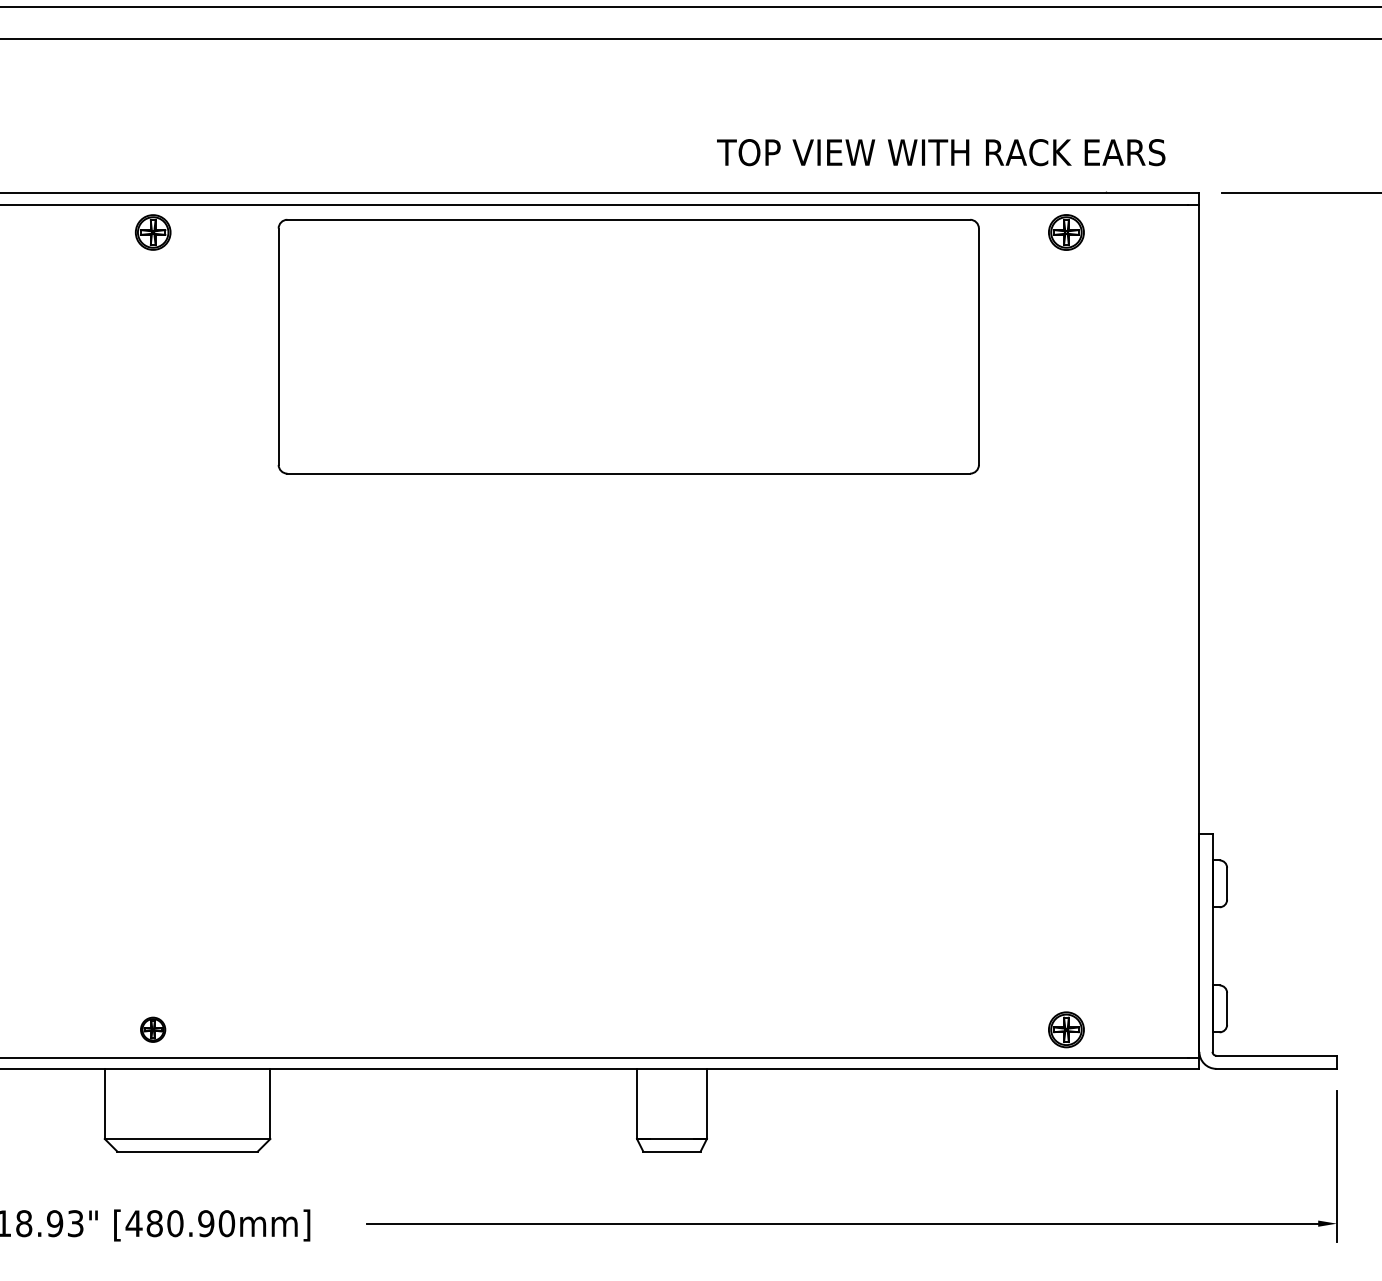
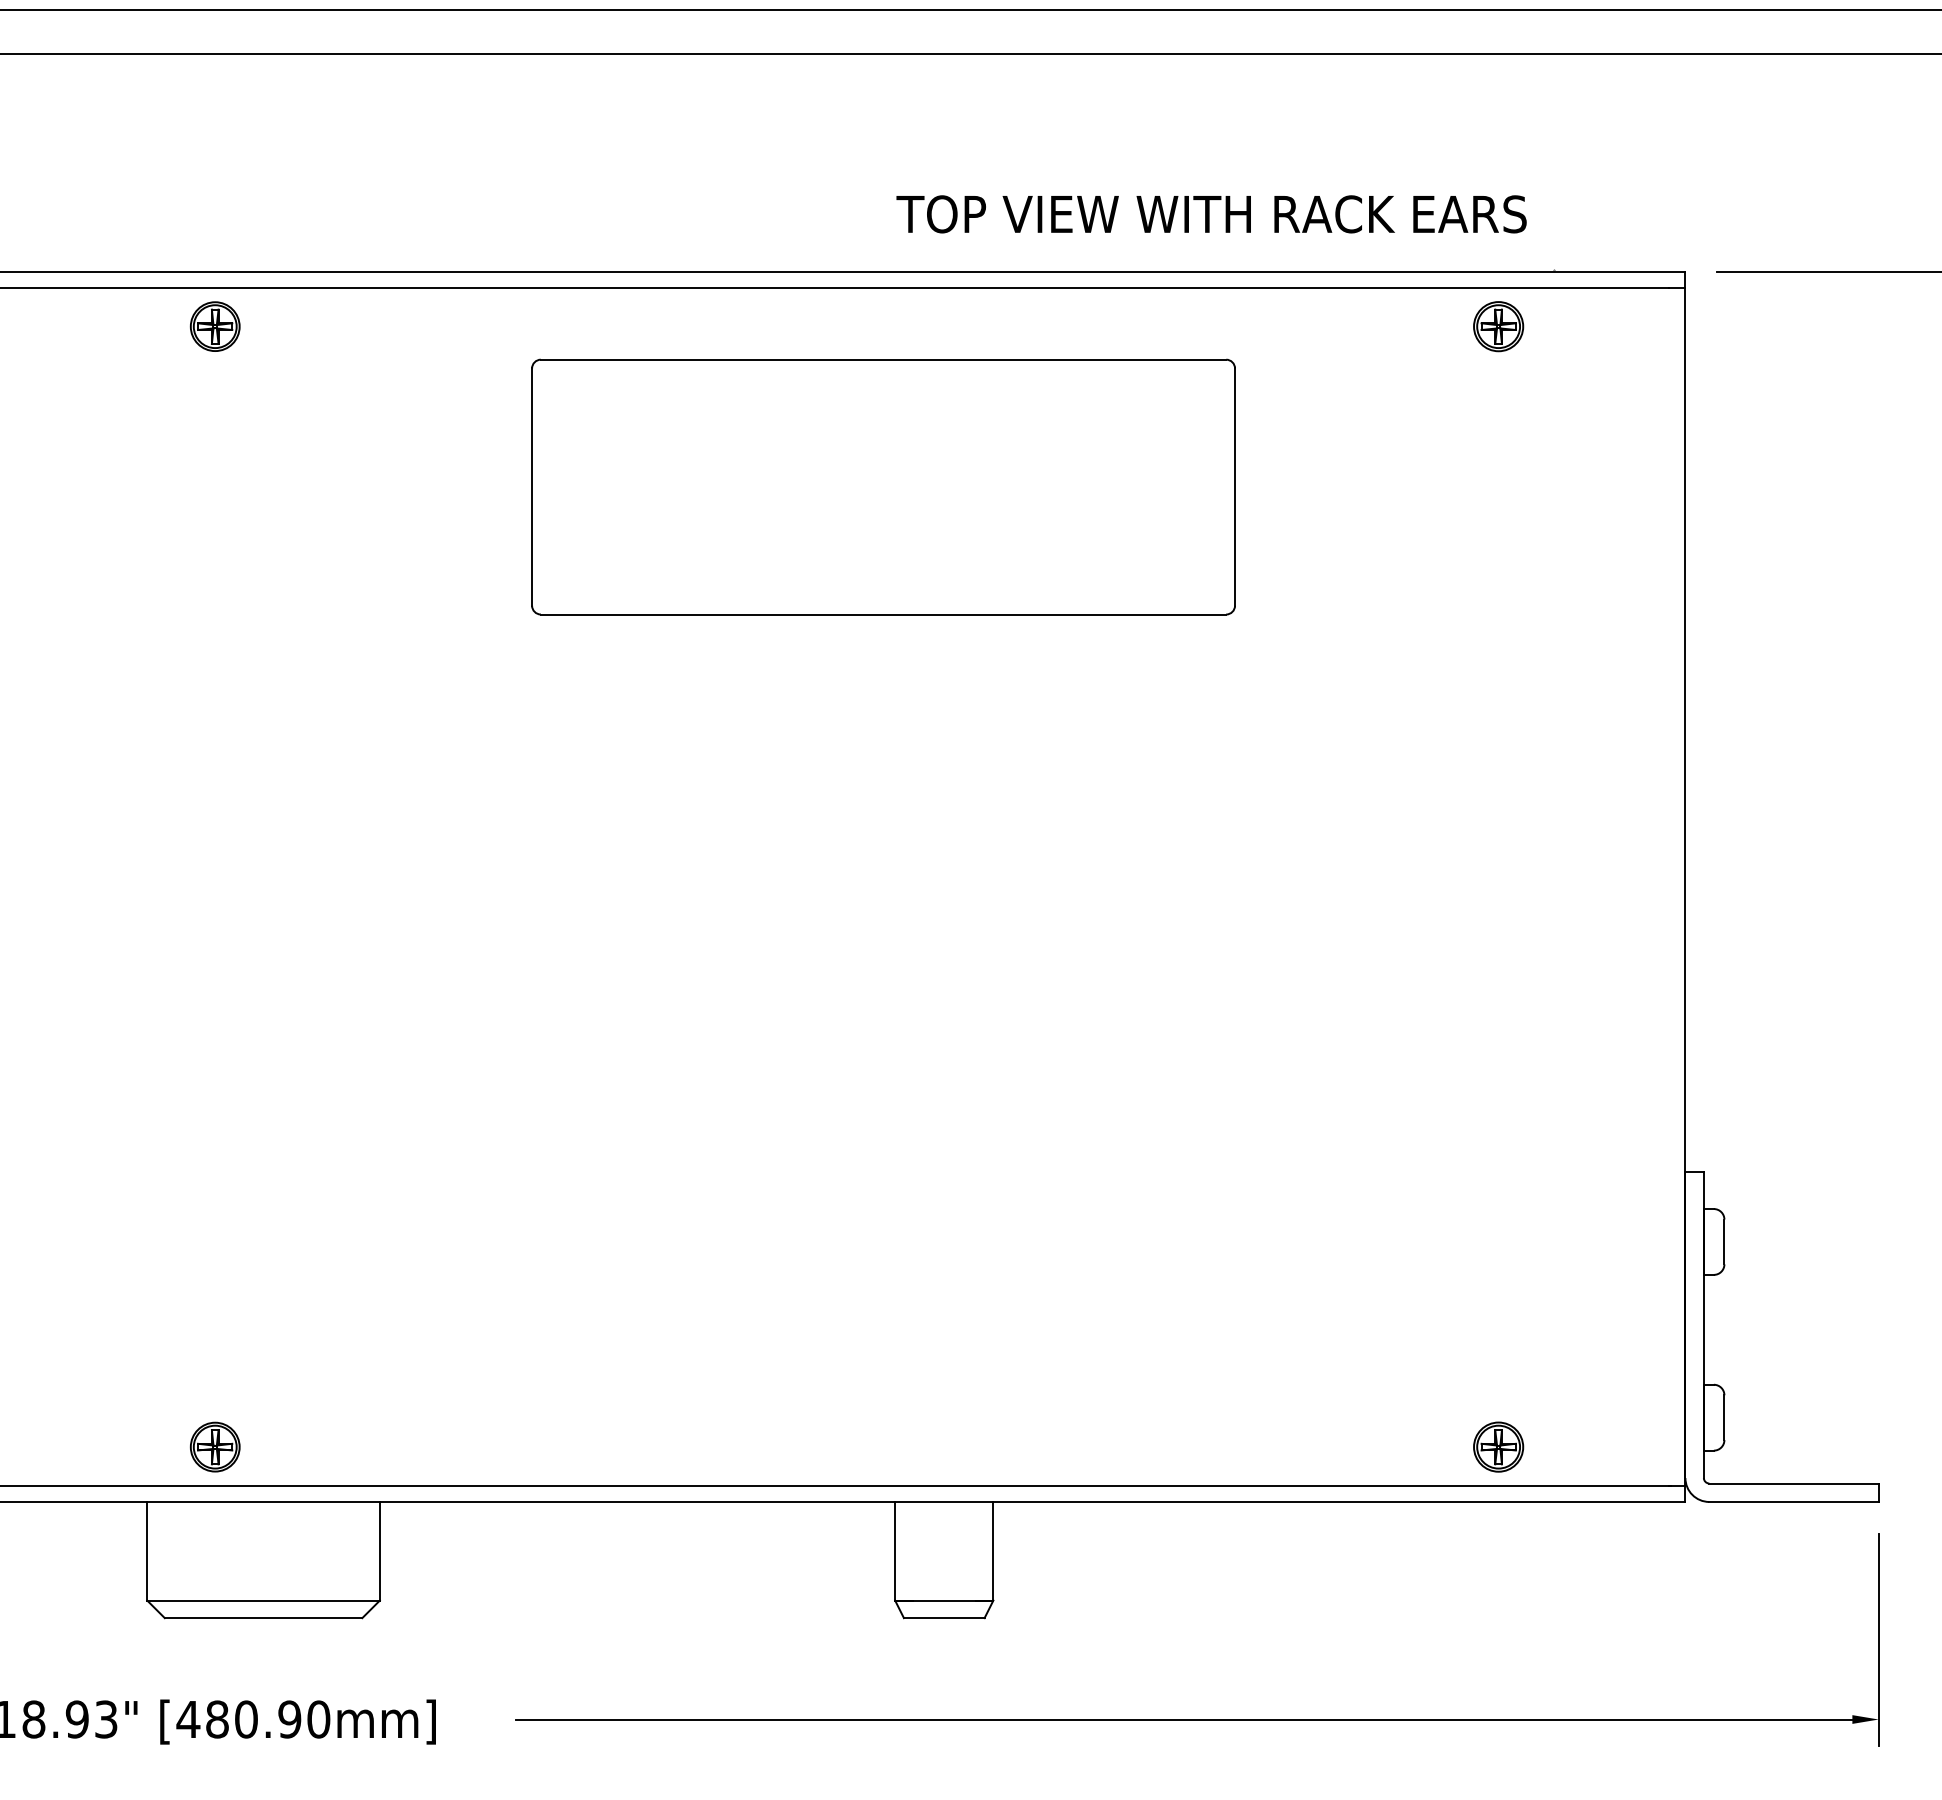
text: (941, 152) -> (1211, 214), moved
part: (628, 346) -> (883, 486), size x0.71
part: (152, 1029) -> (214, 1446), size x1.43

